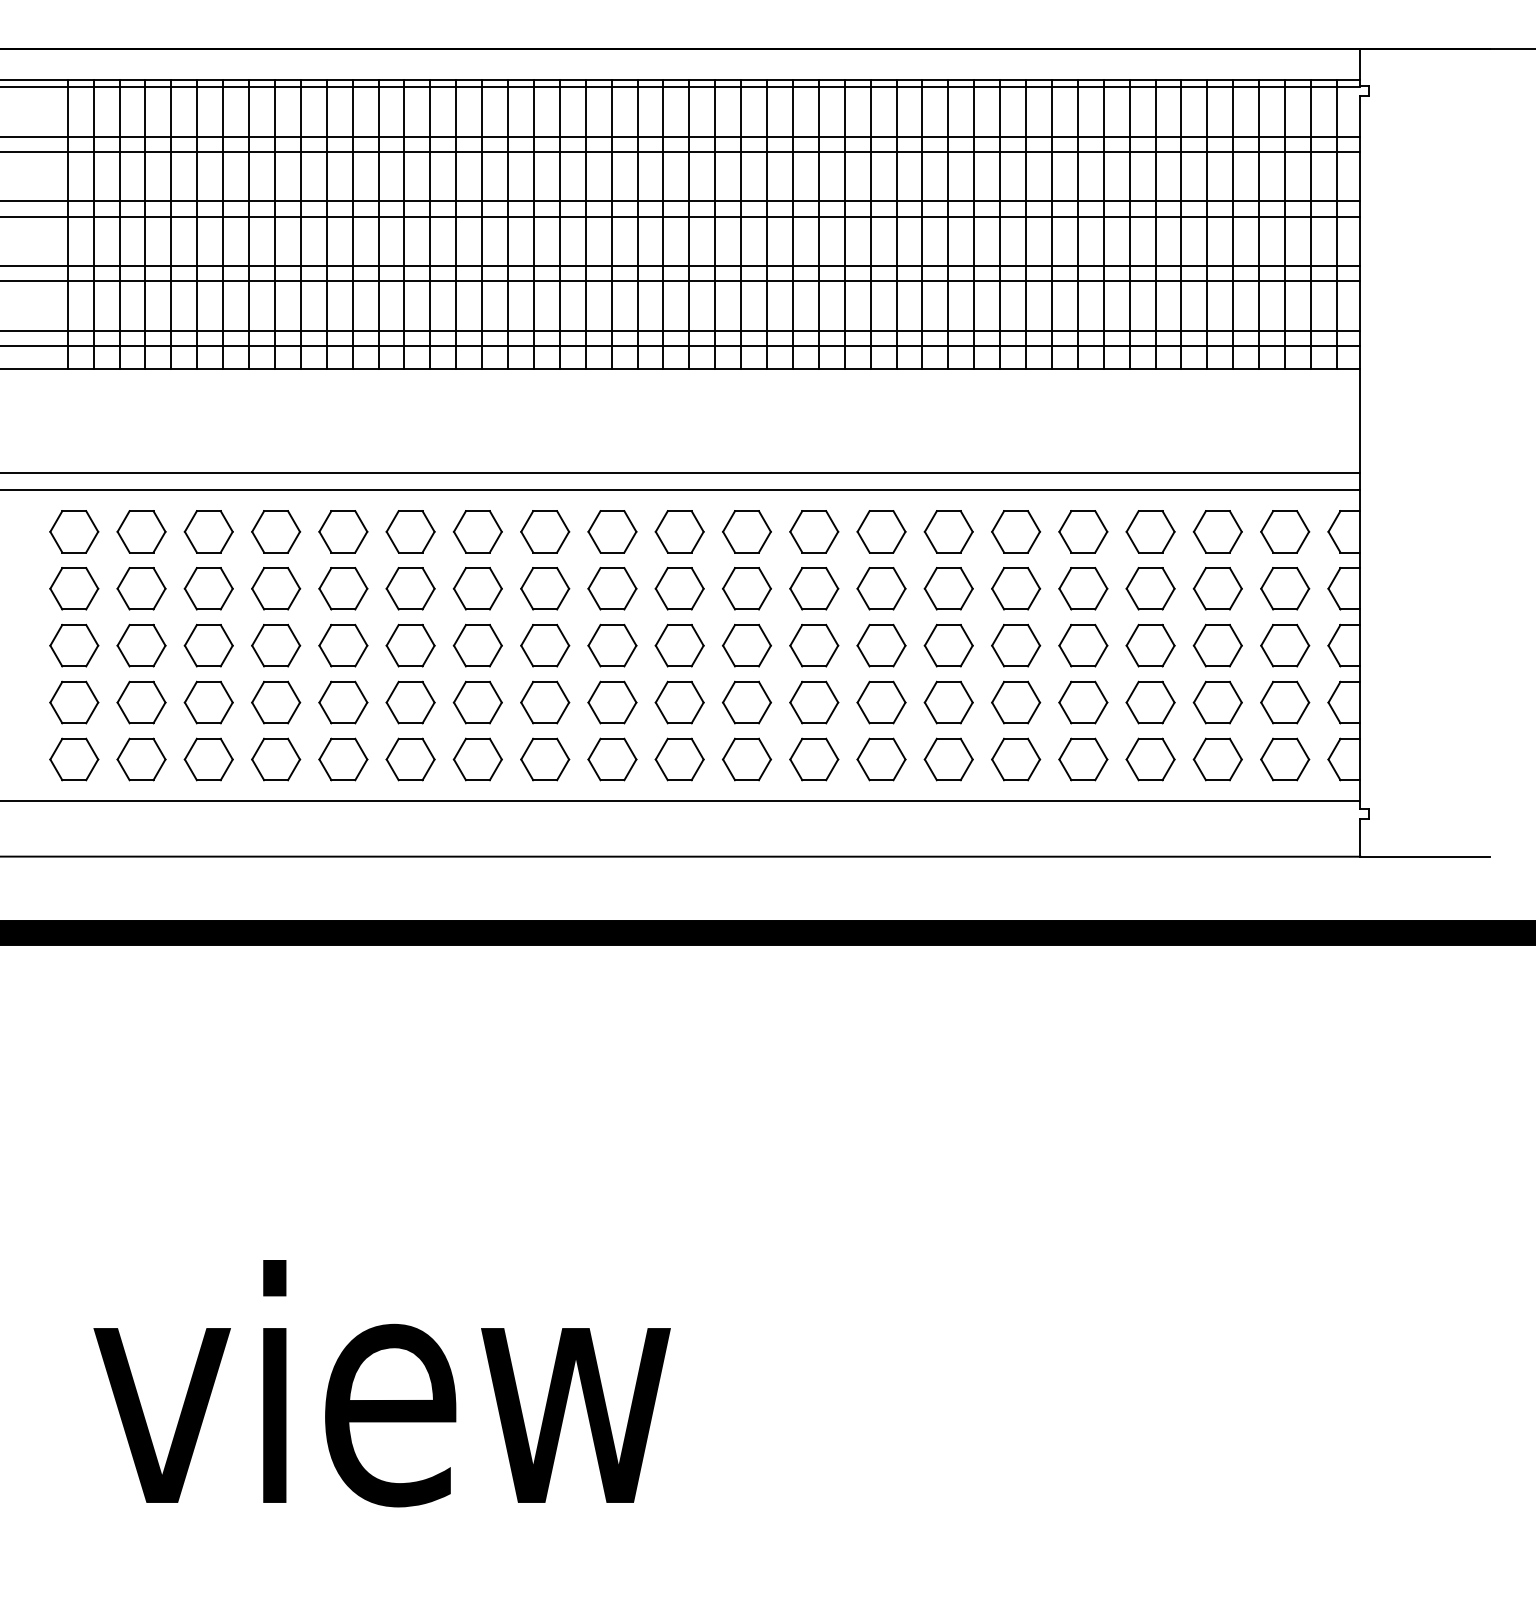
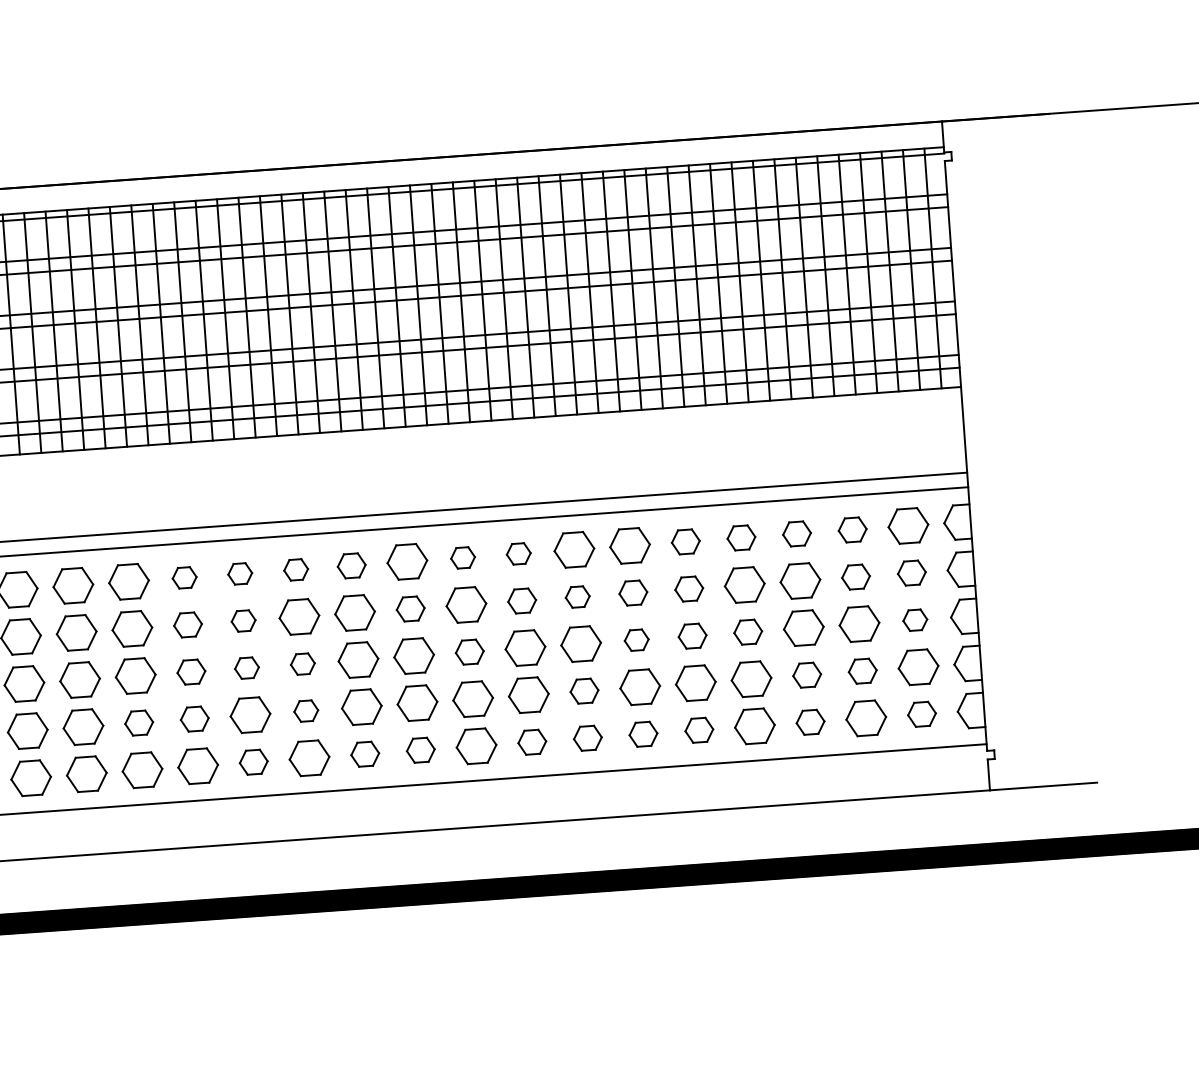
part: (410, 531) -> (184, 577), size x0.6
part: (477, 531) -> (240, 573), size x0.6
part: (545, 531) -> (296, 569), size x0.6
part: (612, 531) -> (351, 565), size x0.7
part: (746, 531) -> (462, 557), size x0.6
part: (814, 531) -> (518, 553), size x0.6
part: (1016, 531) -> (686, 541), size x0.7
part: (1083, 531) -> (741, 537), size x0.7
part: (1150, 531) -> (796, 533), size x0.7
part: (1217, 531) -> (852, 529), size x0.7
part: (410, 588) -> (187, 624), size x0.7
part: (477, 588) -> (243, 620), size x0.6
part: (679, 588) -> (410, 608), size x0.7
part: (814, 588) -> (522, 600), size x0.7
part: (881, 588) -> (577, 596), size x0.6
part: (948, 588) -> (633, 592), size x0.7
part: (1016, 588) -> (689, 588), size x0.7
part: (1217, 588) -> (855, 576), size x0.7
part: (1285, 588) -> (912, 572), size x0.7
part: (410, 645) -> (191, 671), size x0.7
part: (477, 645) -> (246, 667), size x0.6
part: (545, 645) -> (303, 663), size x0.6
part: (746, 645) -> (469, 651), size x0.7
part: (948, 645) -> (636, 639), size x0.6
part: (1016, 645) -> (692, 635), size x0.7
part: (1083, 645) -> (748, 631), size x0.7
part: (1285, 645) -> (915, 619), size x0.6
part: (343, 702) -> (139, 723), size x0.7
part: (410, 702) -> (194, 719), size x0.7
part: (545, 702) -> (306, 711), size x0.6
part: (881, 702) -> (584, 691), size x0.7
part: (1150, 702) -> (807, 675), size x0.7
part: (1217, 702) -> (862, 671), size x0.7
part: (477, 759) -> (253, 762), size x0.7
part: (612, 759) -> (365, 754), size x0.7
part: (679, 759) -> (420, 750), size x0.7
part: (814, 759) -> (532, 742), size x0.7
part: (881, 759) -> (587, 738), size x0.7
part: (948, 759) -> (643, 734), size x0.7
part: (1016, 759) -> (699, 730), size x0.7
part: (1150, 759) -> (810, 722), size x0.7
part: (1285, 759) -> (922, 714), size x0.7

